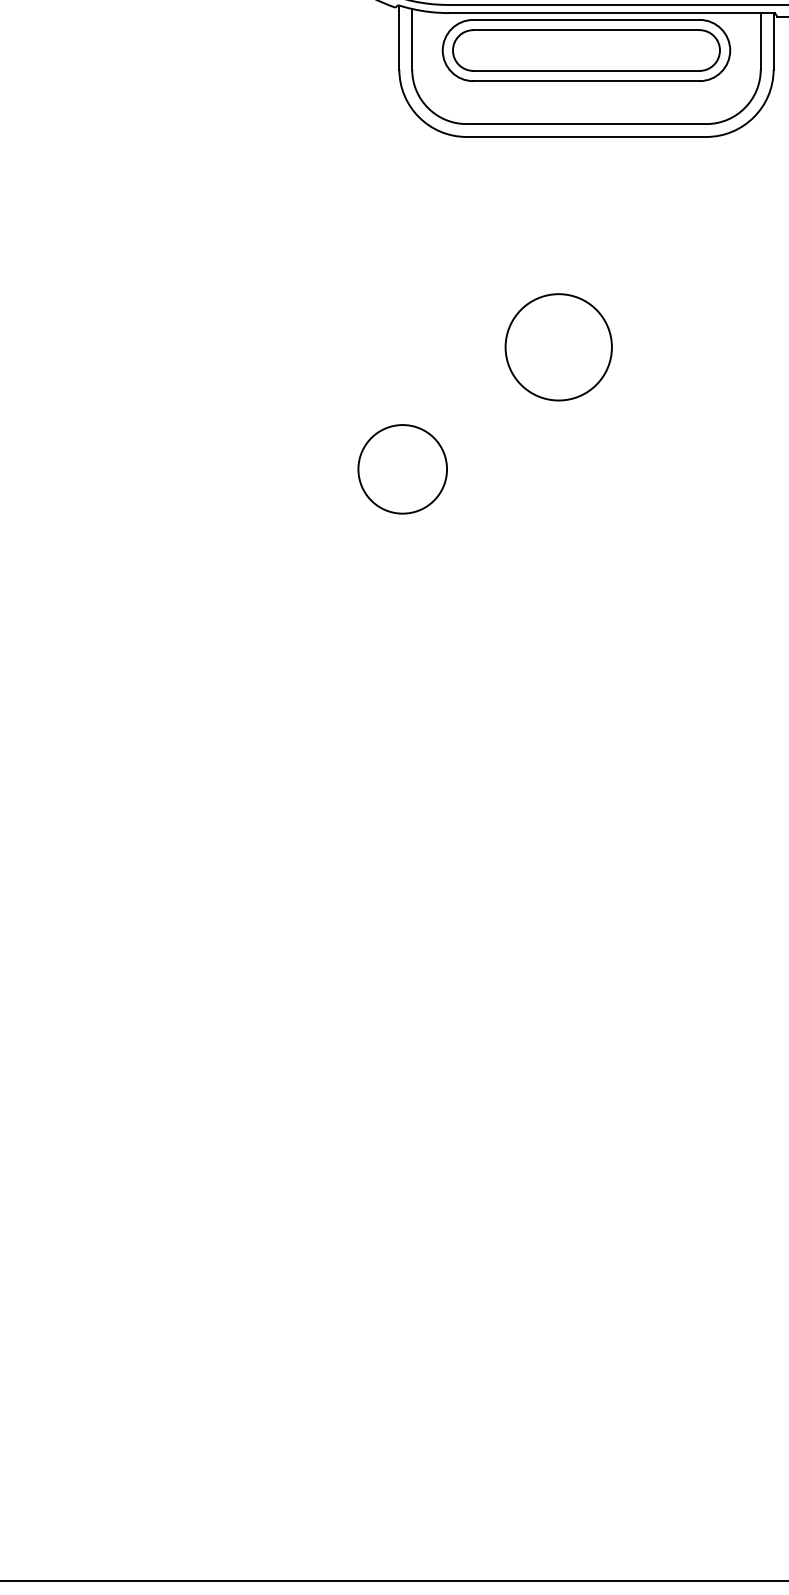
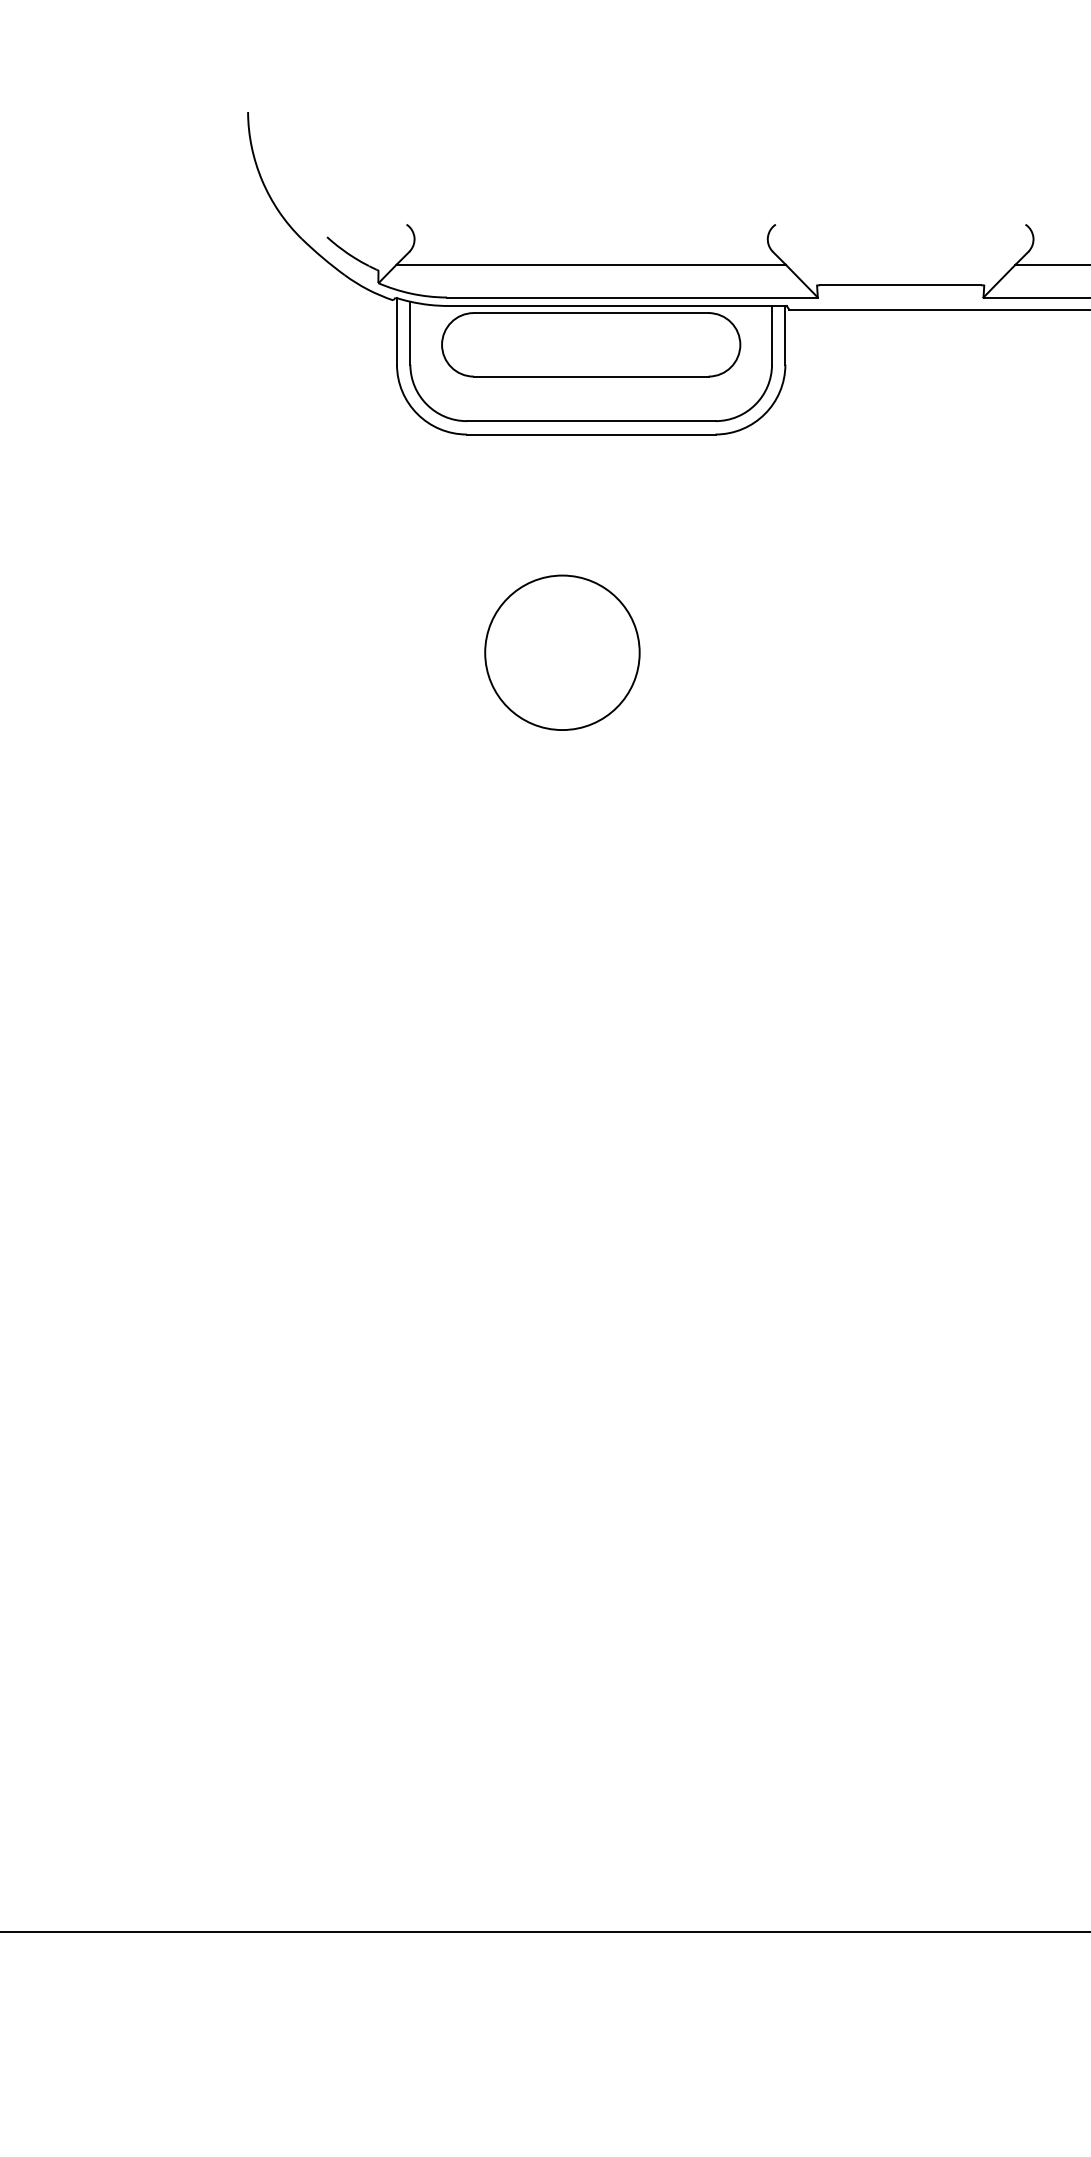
part: (585, 50) -> (590, 344), removed
circle: (558, 347) -> (562, 652), size x1.4
circle: (402, 469) -> (400, 779), removed

